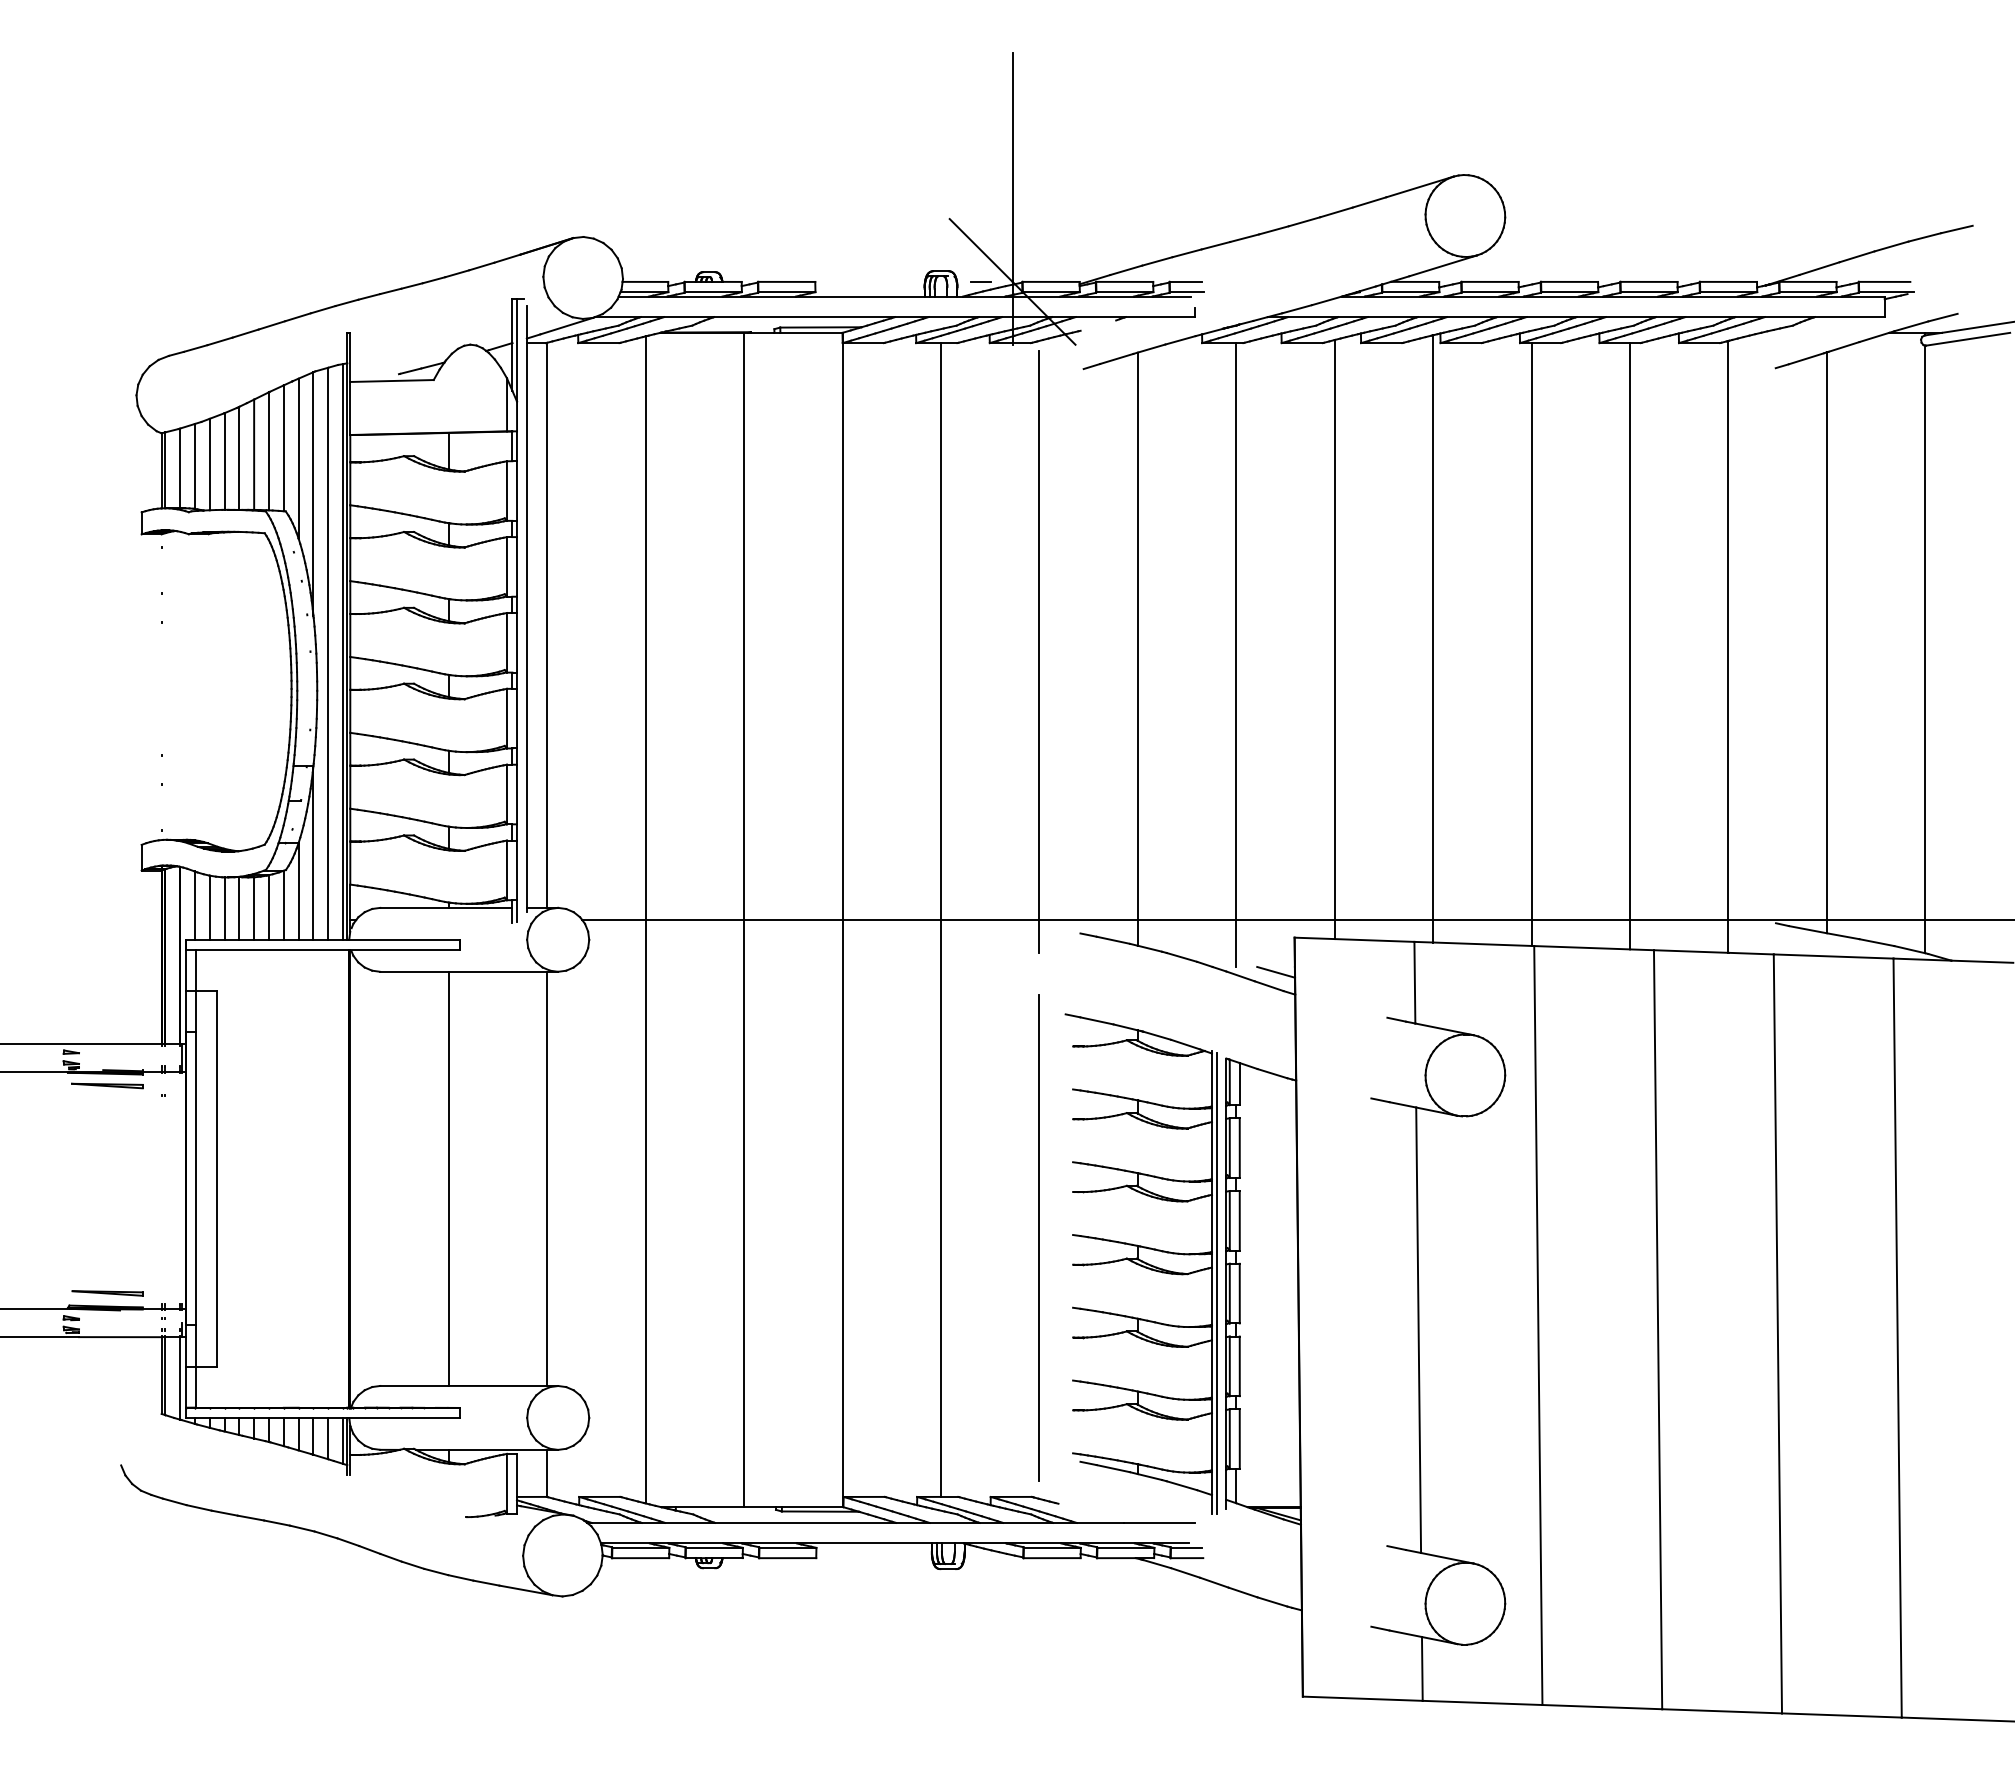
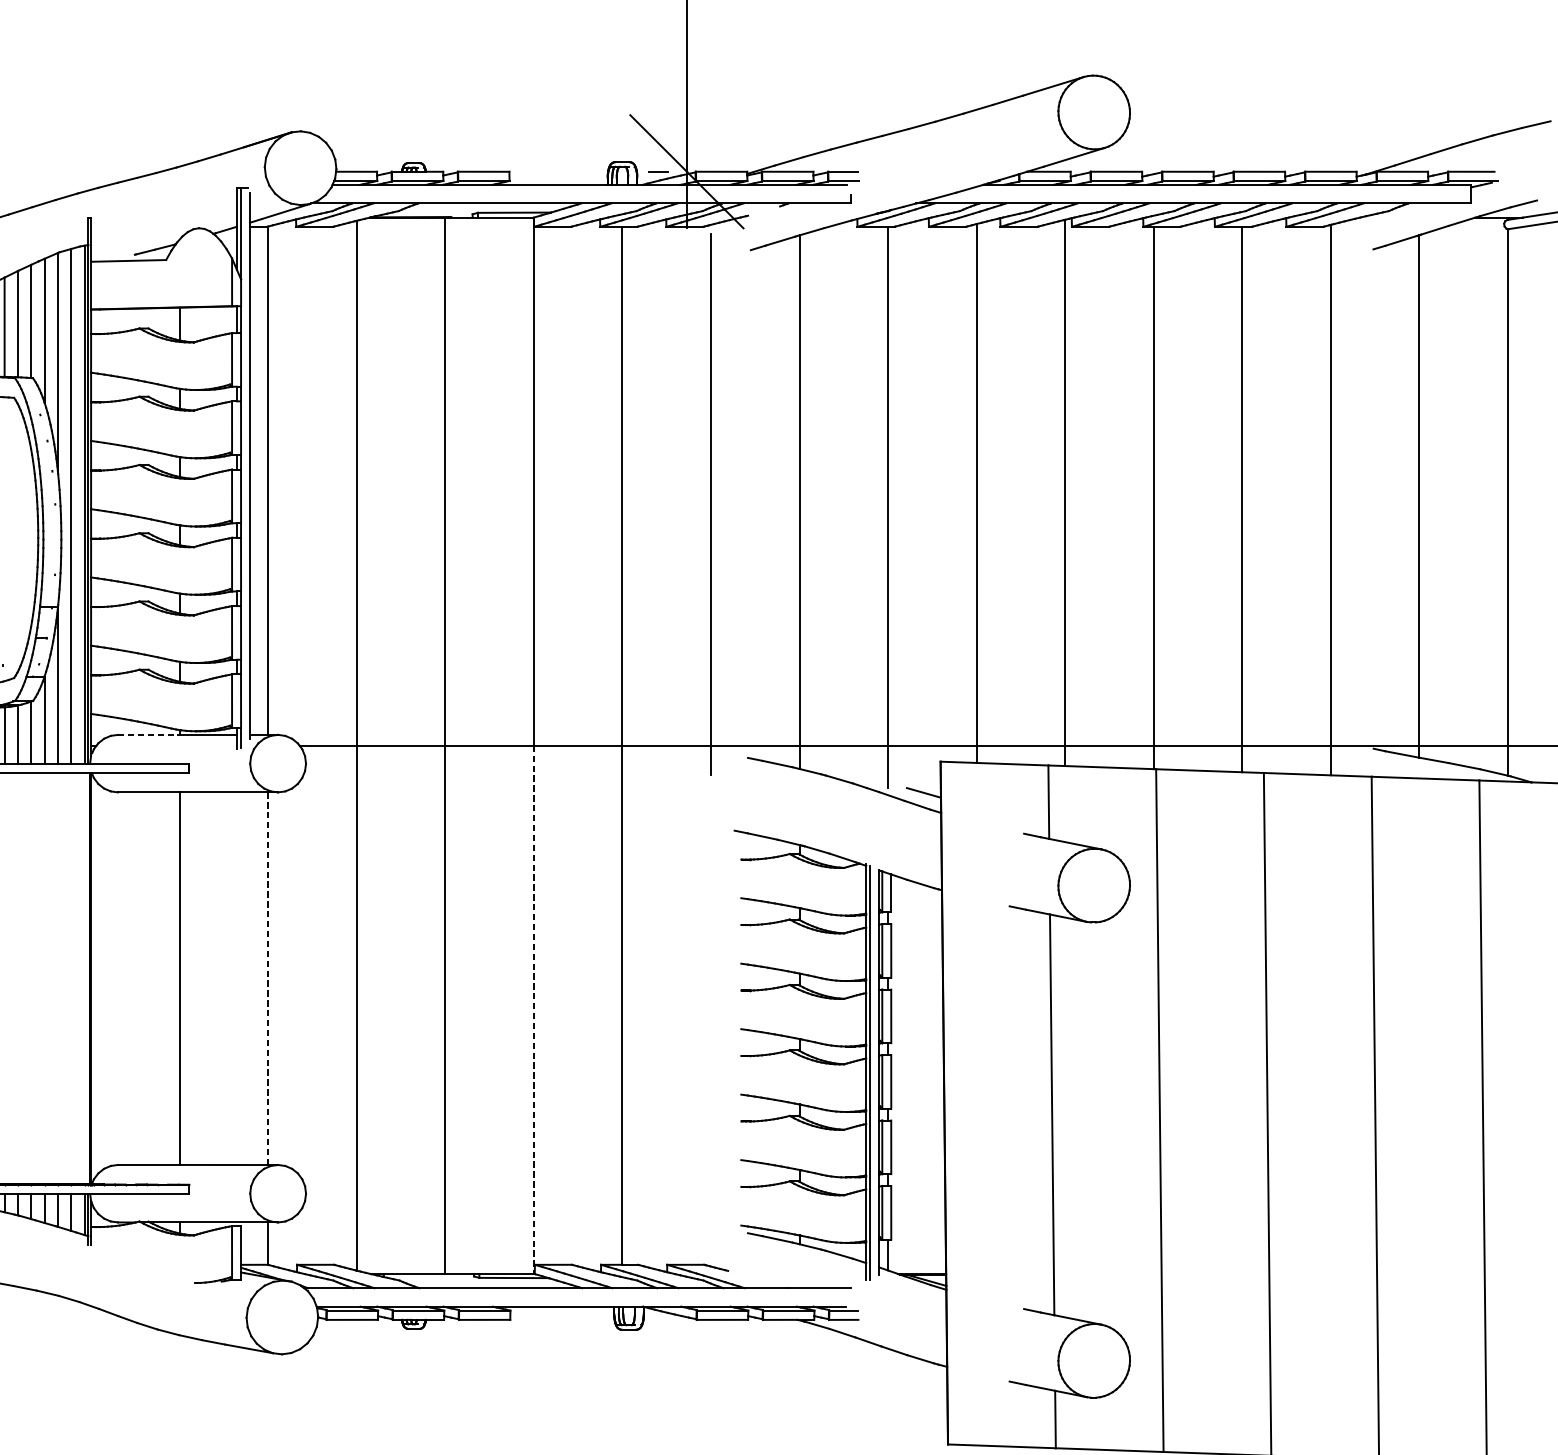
line: (415, 907) -> (149, 734), solid -> dashed
line: (547, 1179) -> (268, 979), solid -> dashed
line: (842, 1213) -> (533, 1009), solid -> dashed
line: (1039, 1238) -> (711, 1032), removed

